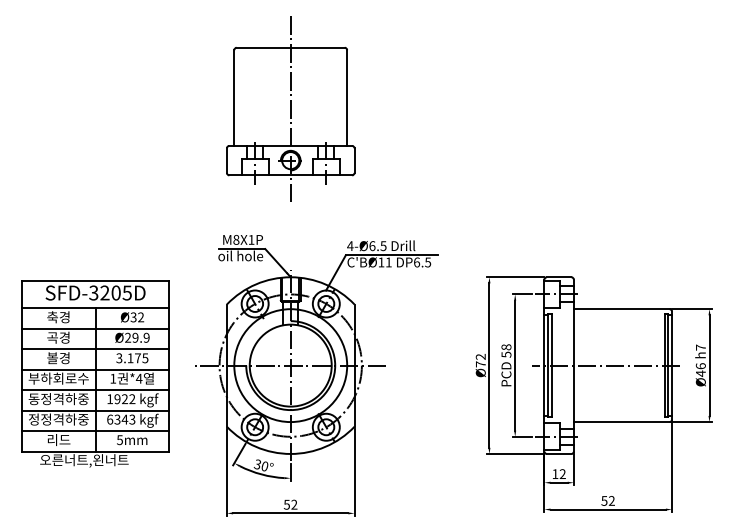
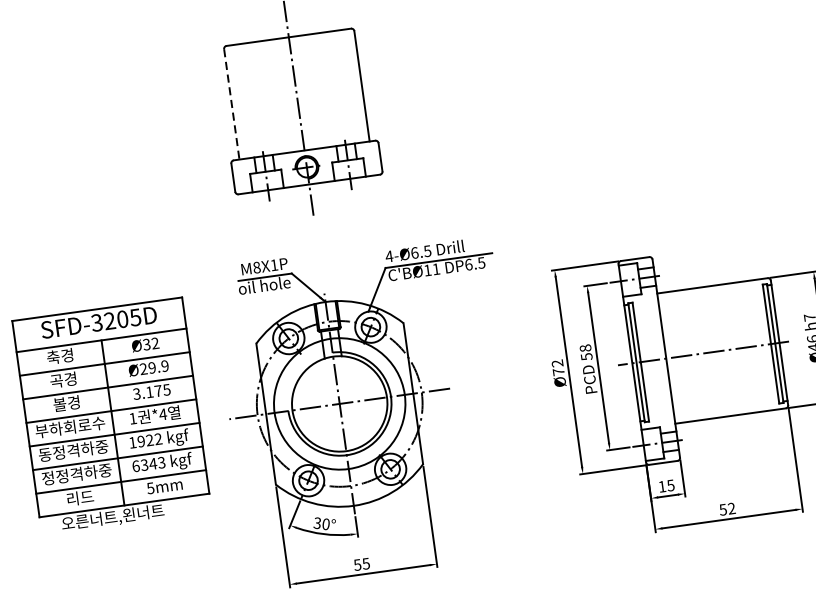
line: (234, 98) -> (232, 104), solid -> dashed
part: (95, 373) -> (111, 415), moved
text: (562, 474) -> (670, 486), 12 -> 15
text: (294, 504) -> (366, 563), 52 -> 55

